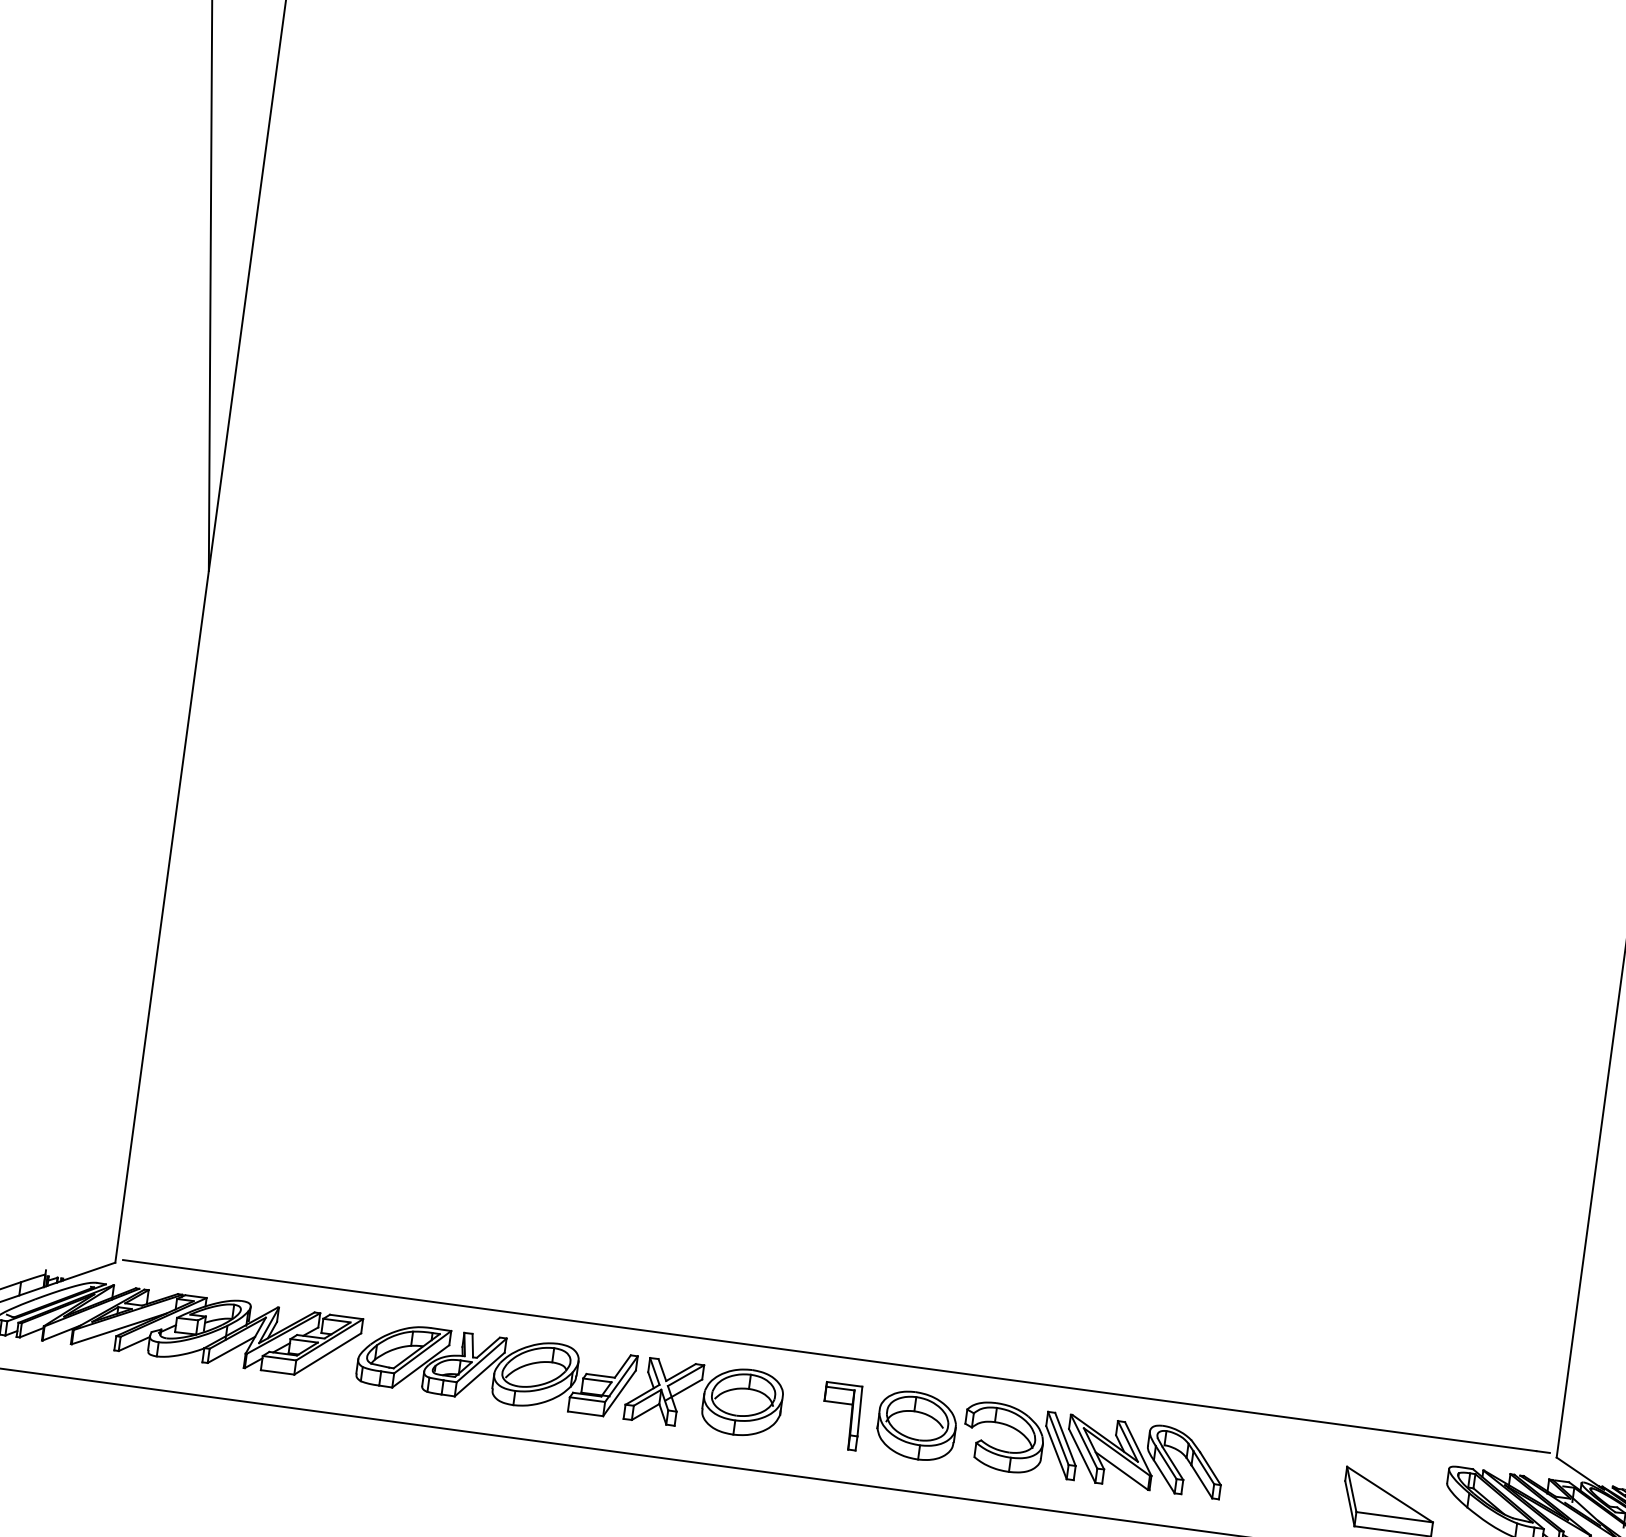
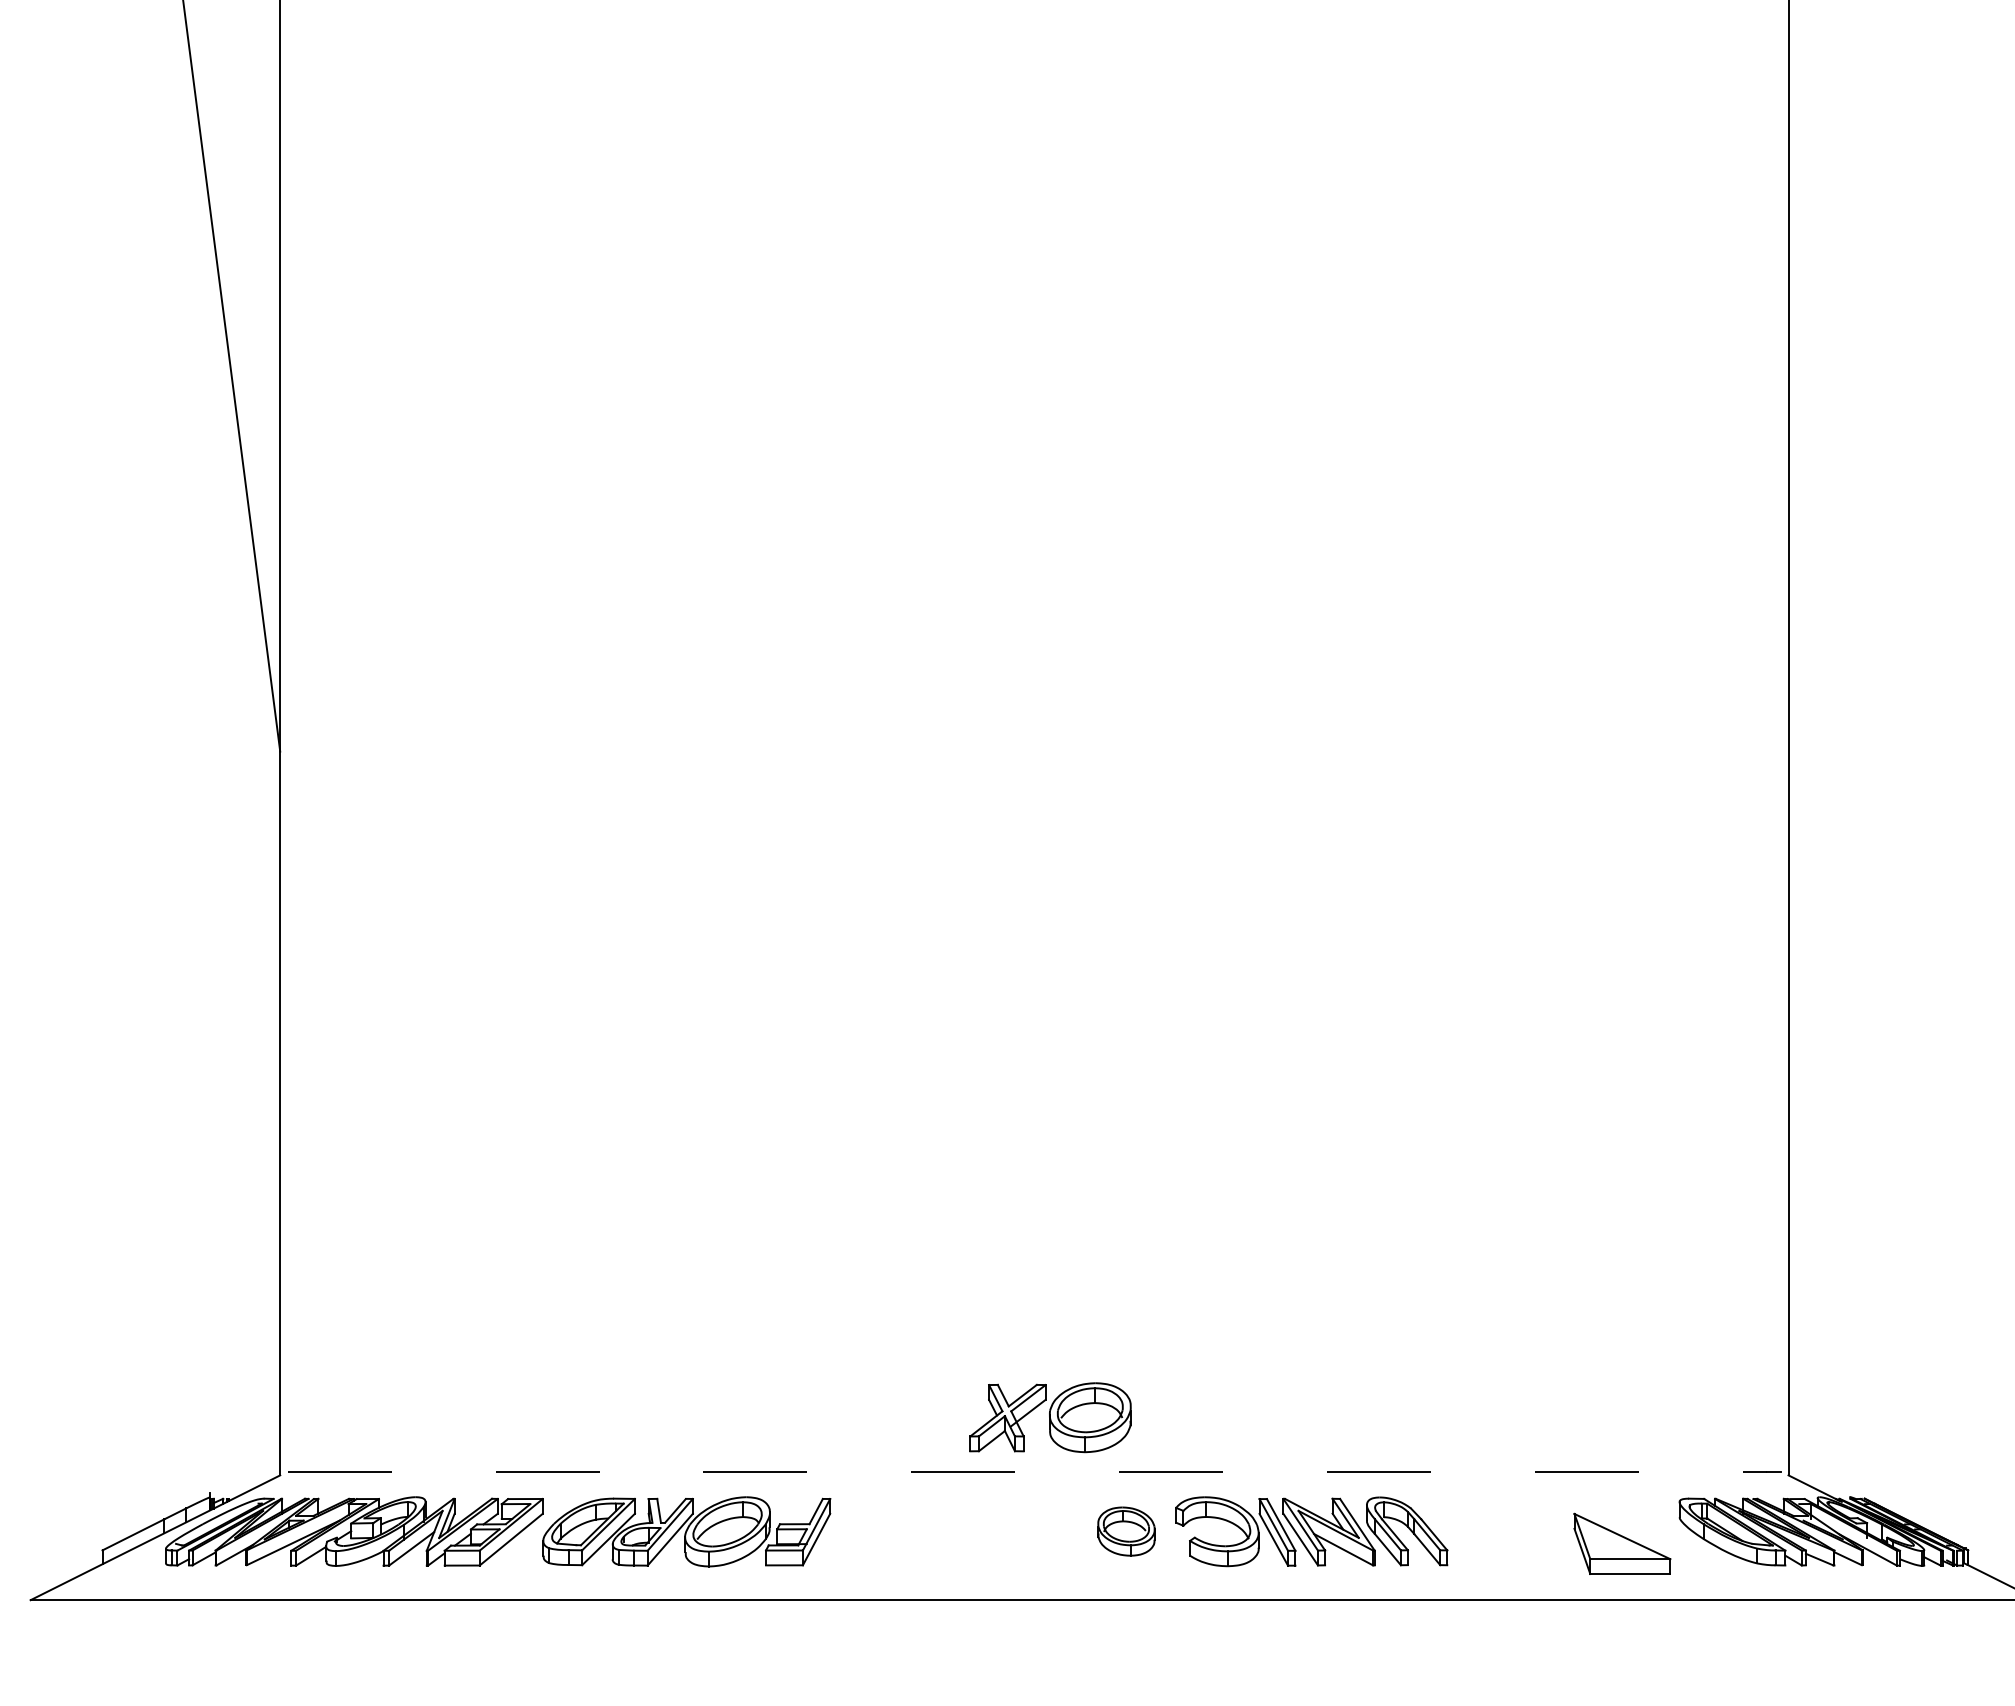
line: (829, 1355) -> (1027, 1471), solid -> dashed
part: (704, 1396) -> (1050, 1417), moved
part: (850, 1417) -> (1057, 1532), removed
part: (916, 1425) -> (1126, 1531), size x0.7

